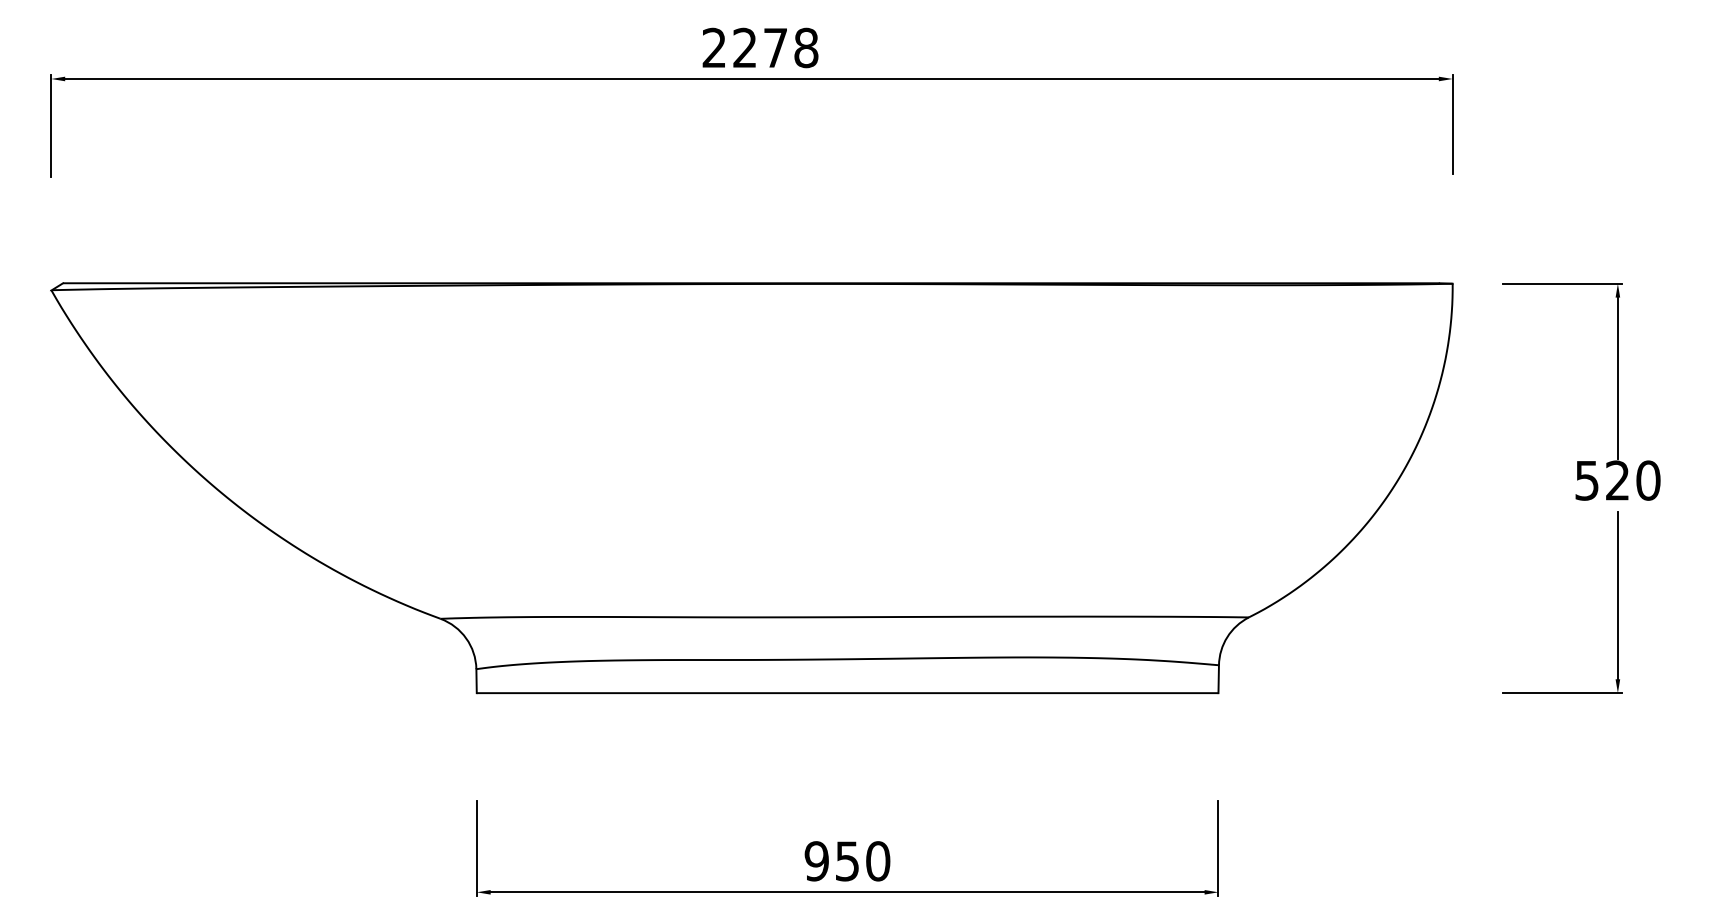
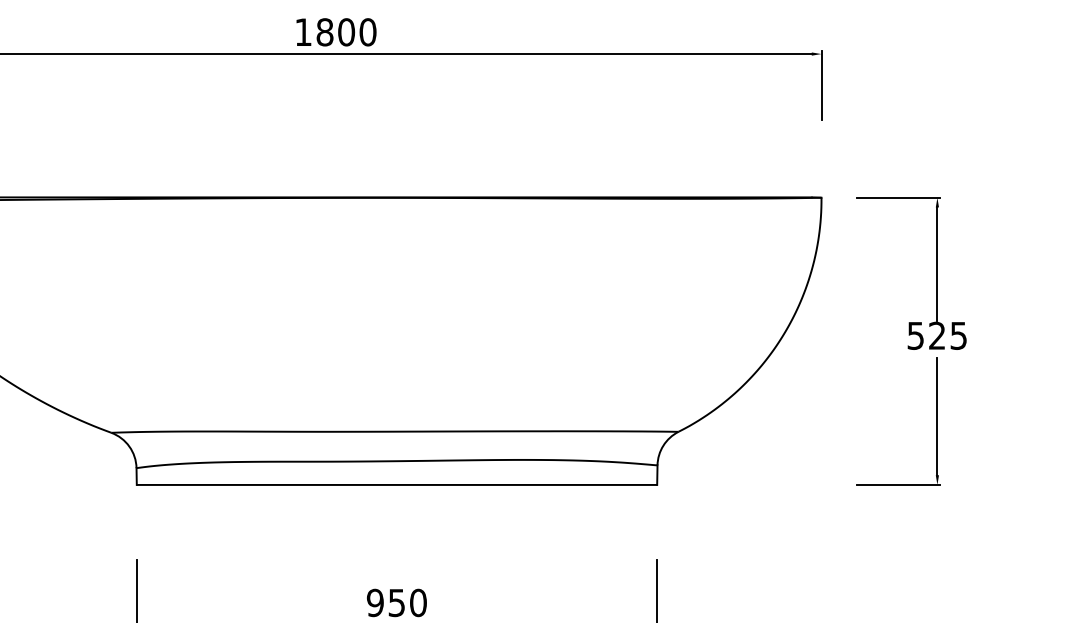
text: (760, 47) -> (335, 31), 2278 -> 1800
text: (1648, 480) -> (958, 335), 520 -> 525

